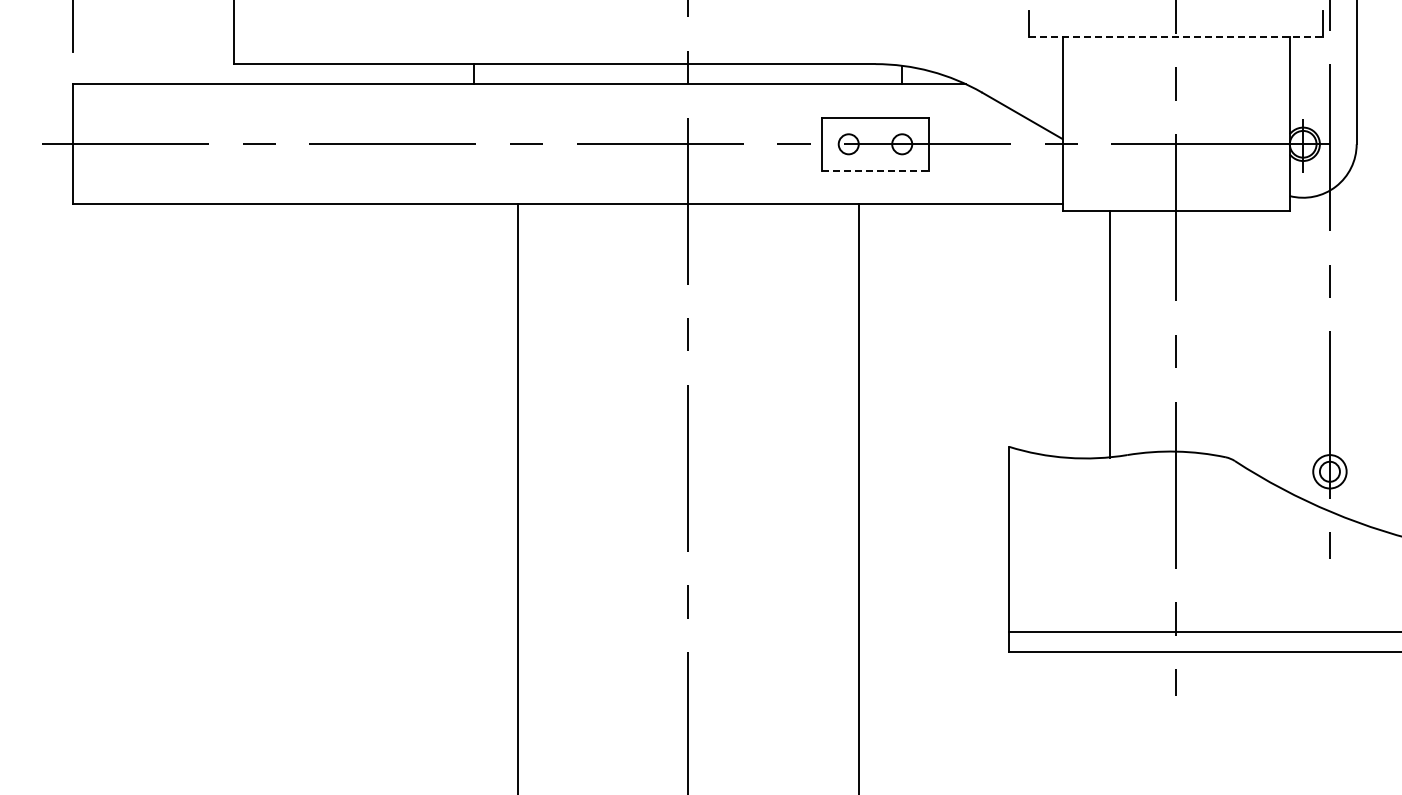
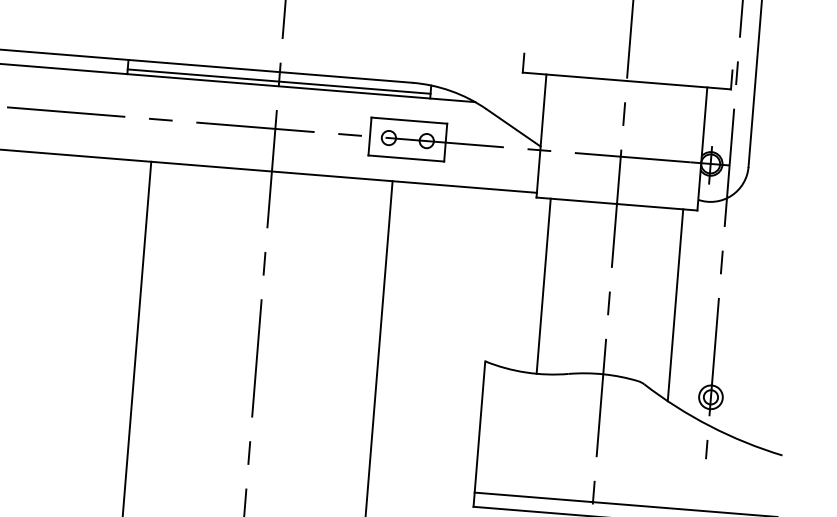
line: (1176, 37) -> (627, 81), dashed -> solid
line: (688, 77) -> (279, 81), added
line: (875, 171) -> (406, 158), dashed -> solid
line: (1109, 334) -> (543, 286), moved
line: (1269, 346) -> (675, 305), added

